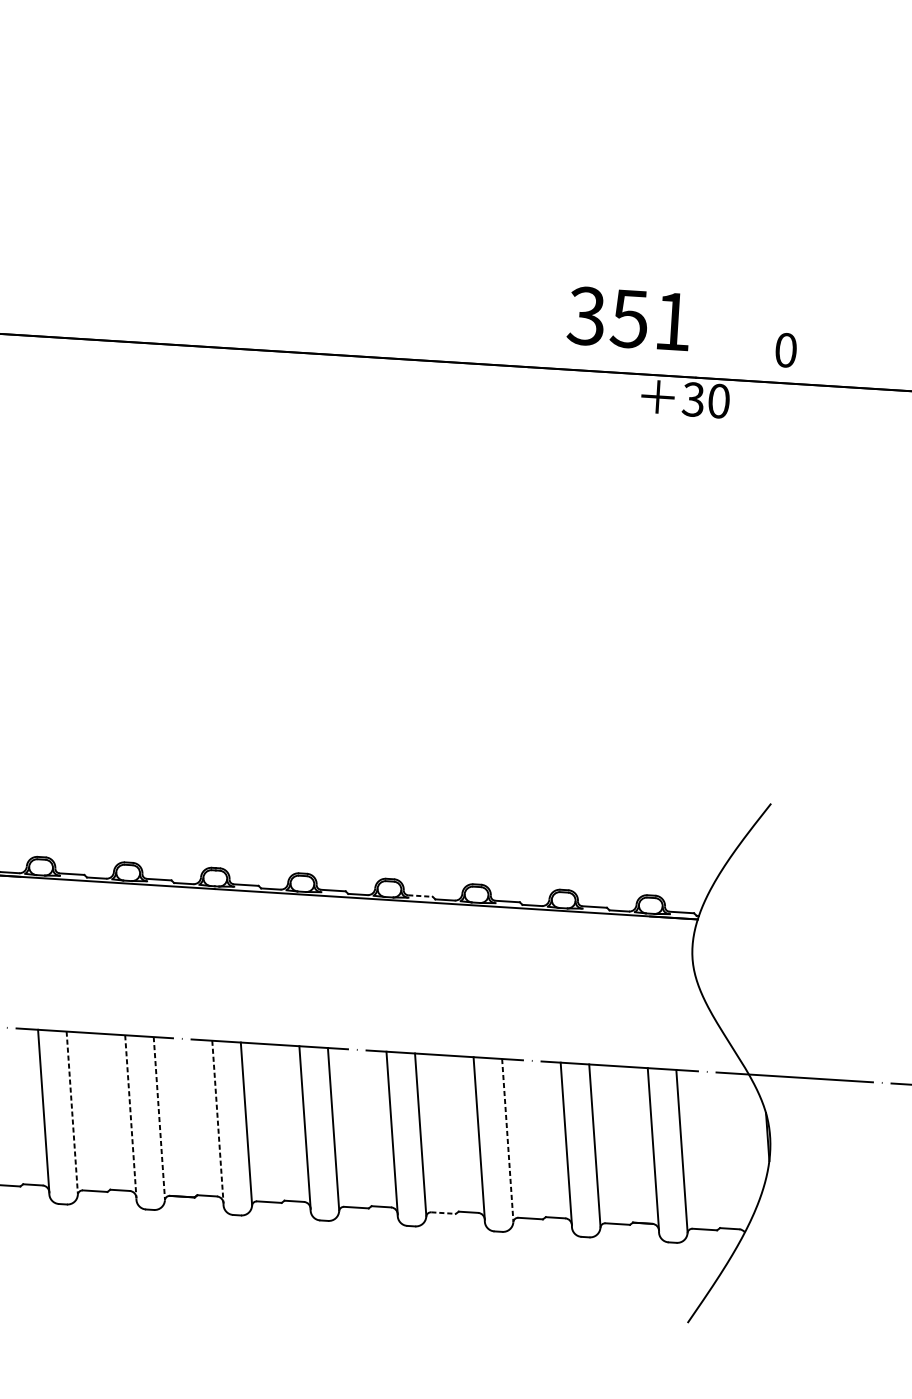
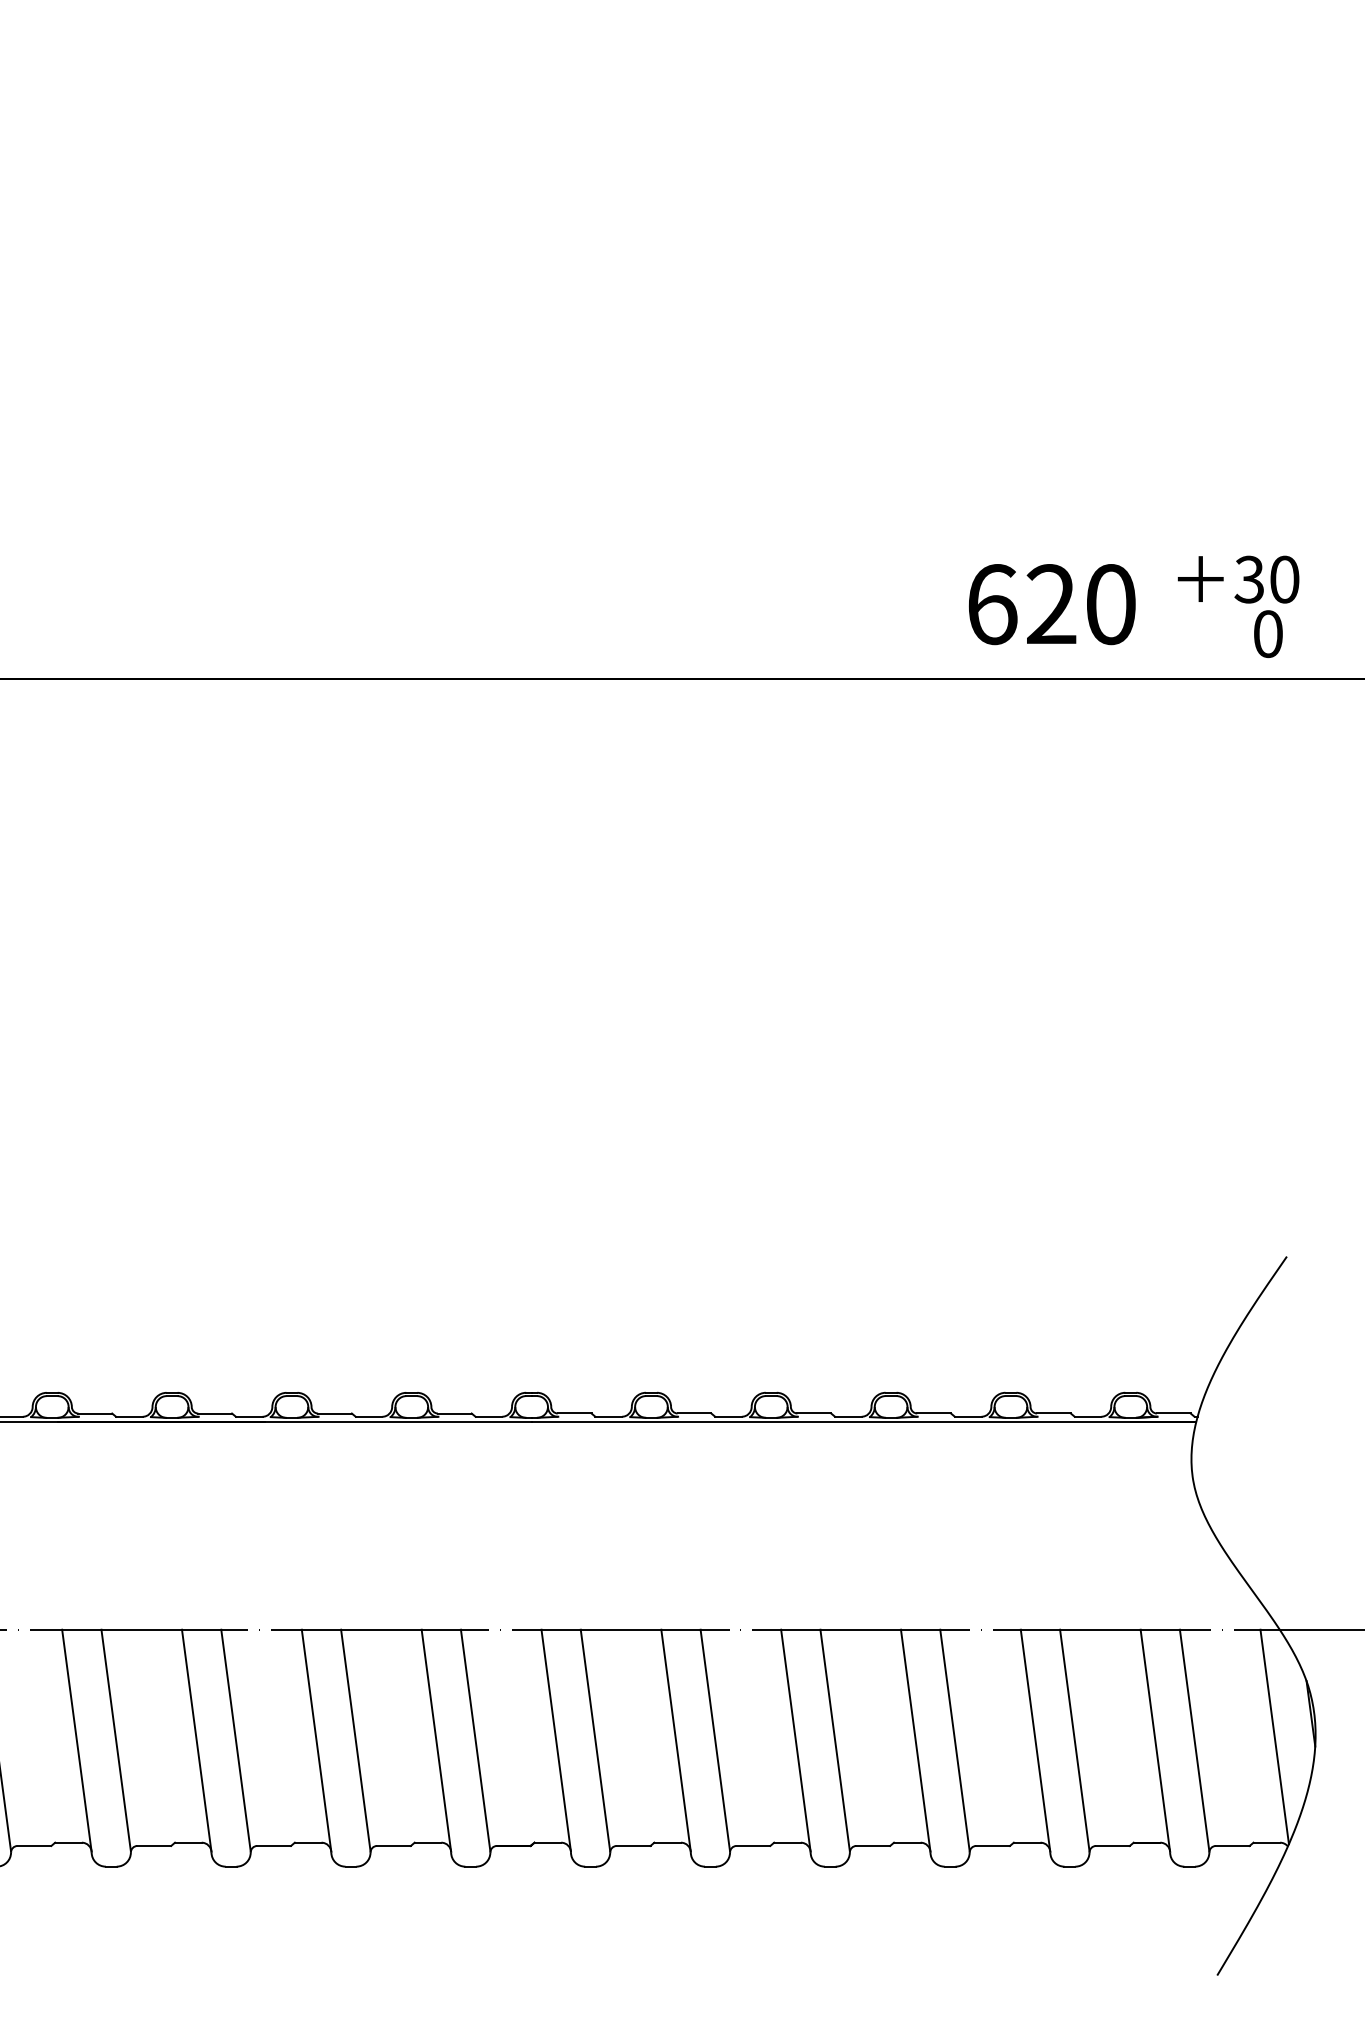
text: (629, 318) -> (1050, 604), 351 -> 620
text: (685, 398) -> (1238, 579), moved
line: (420, 896) -> (814, 1413), dashed -> solid
line: (72, 1112) -> (355, 1740), dashed -> solid
line: (130, 1116) -> (436, 1740), dashed -> solid
line: (159, 1118) -> (475, 1740), dashed -> solid
line: (218, 1121) -> (556, 1740), dashed -> solid
line: (508, 1140) -> (955, 1740), dashed -> solid
line: (740, 1151) -> (1274, 1736), added
line: (443, 1212) -> (873, 1845), dashed -> solid

